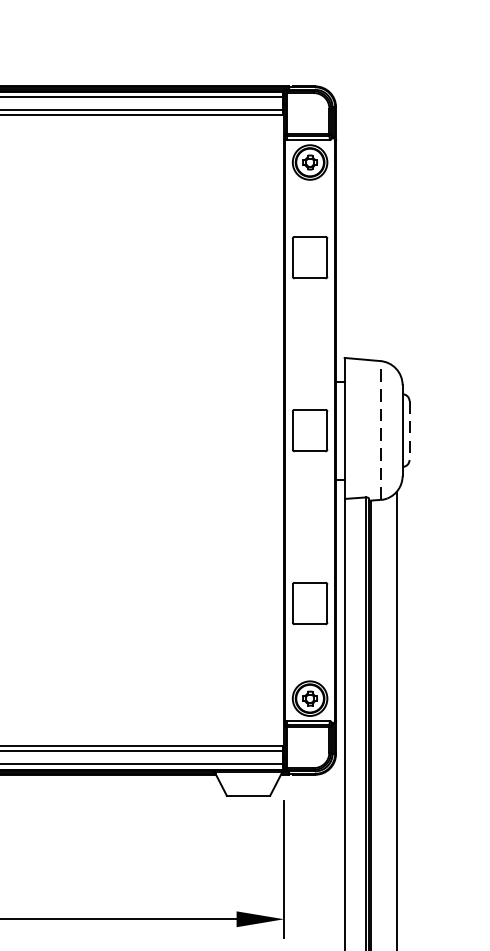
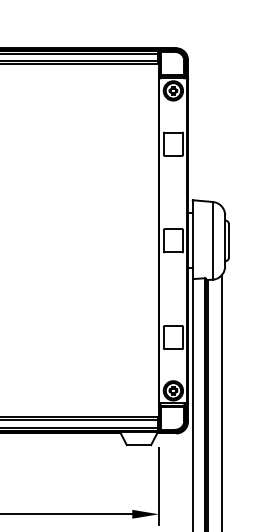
line: (379, 429) -> (212, 240), dashed -> solid
line: (410, 431) -> (229, 241), dashed -> solid

